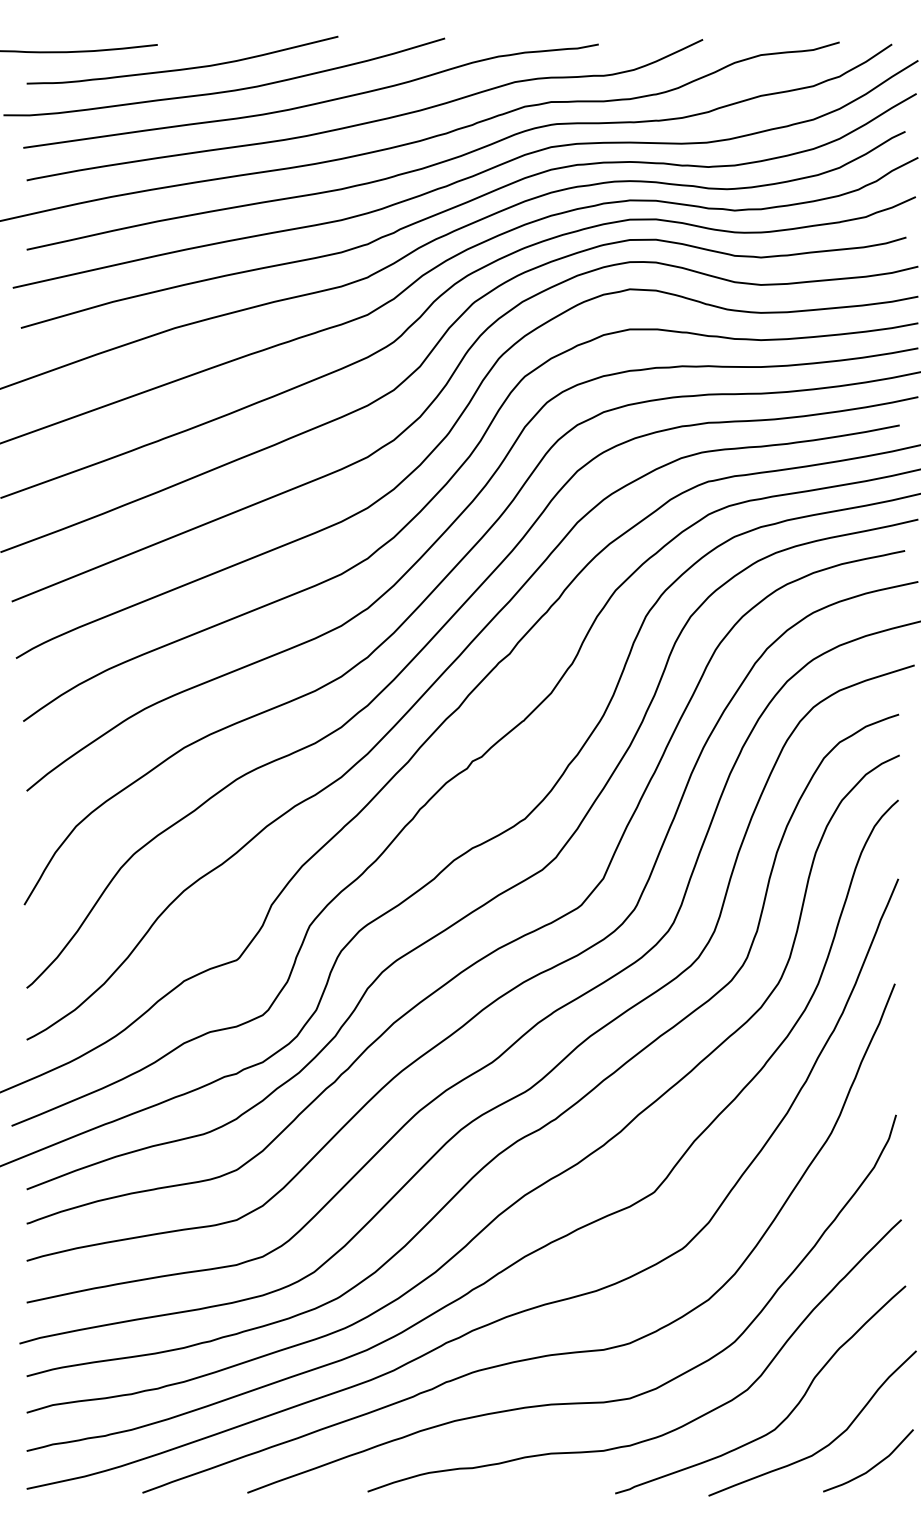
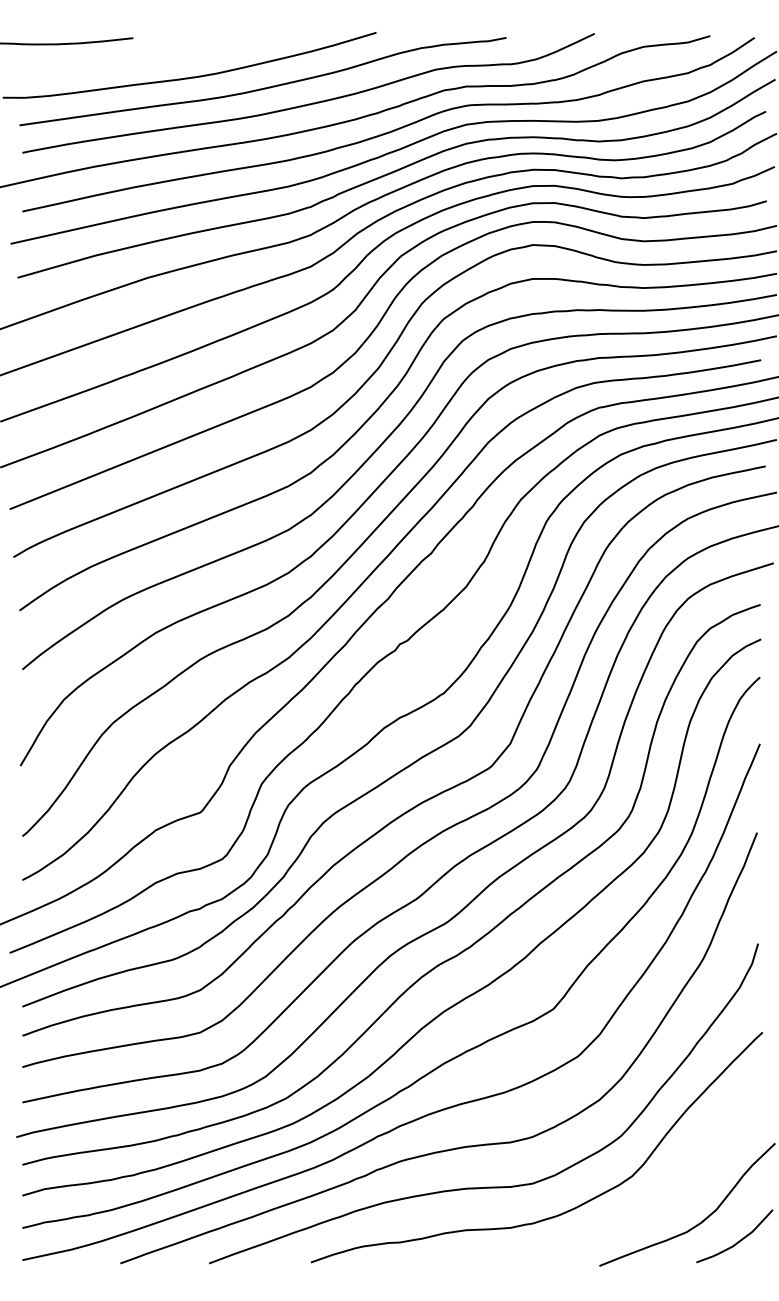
curve: (182, 68) -> (154, 58), removed
curve: (790, 1411) -> (668, 1194), removed

